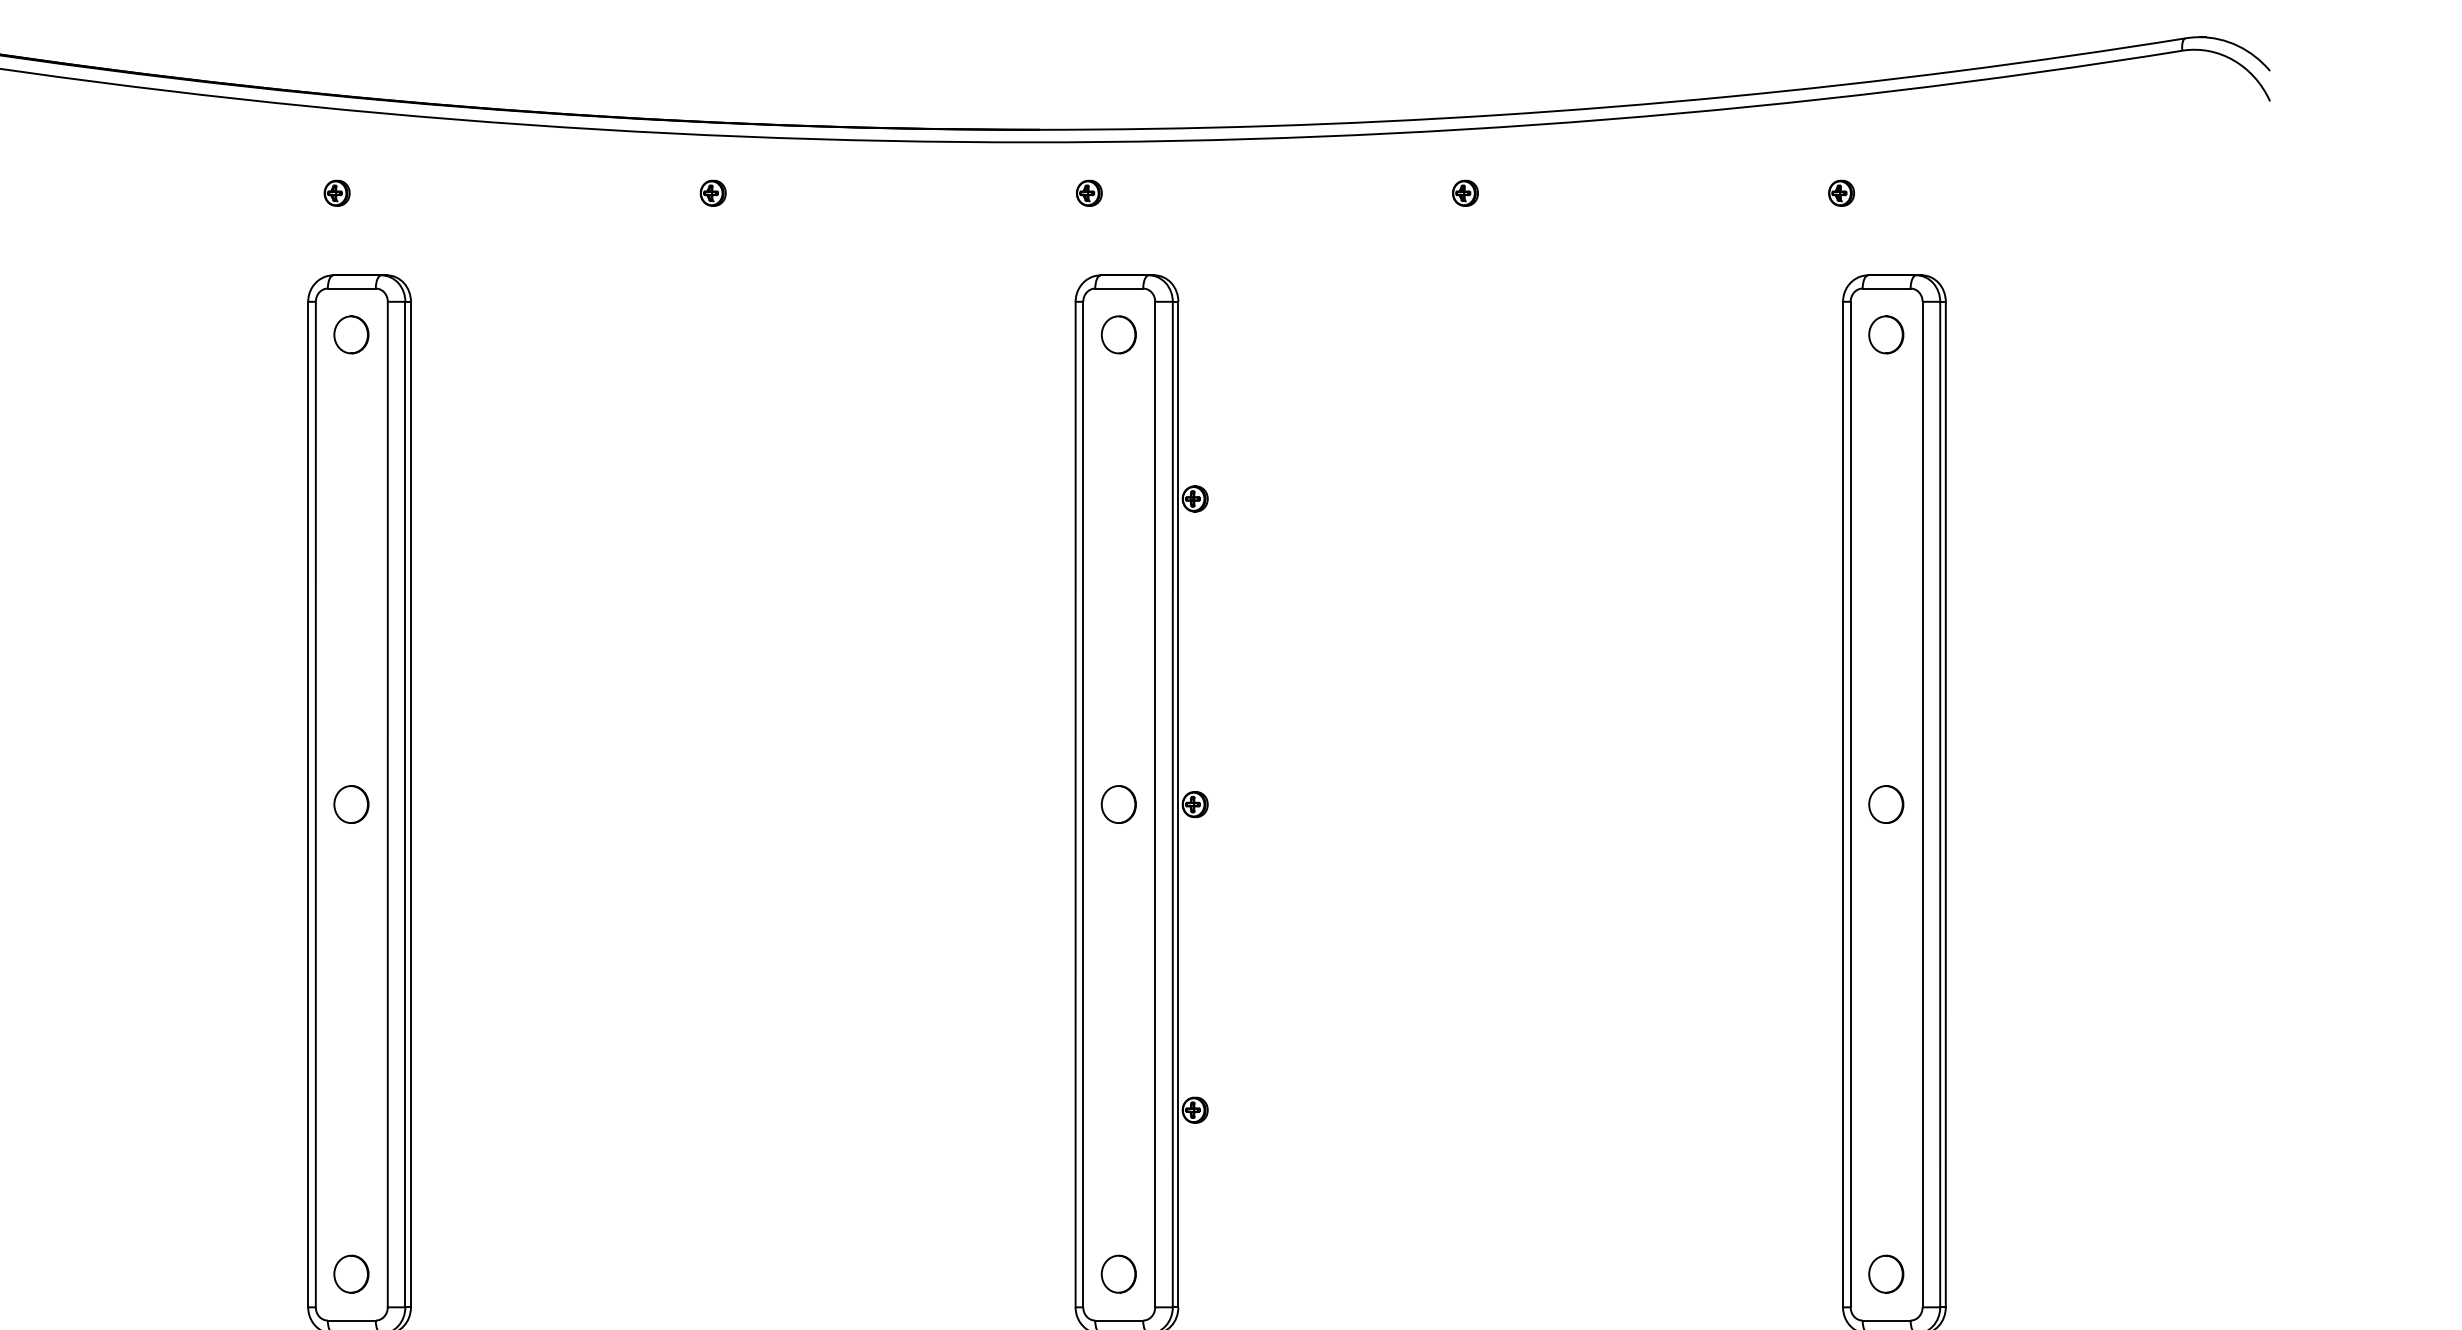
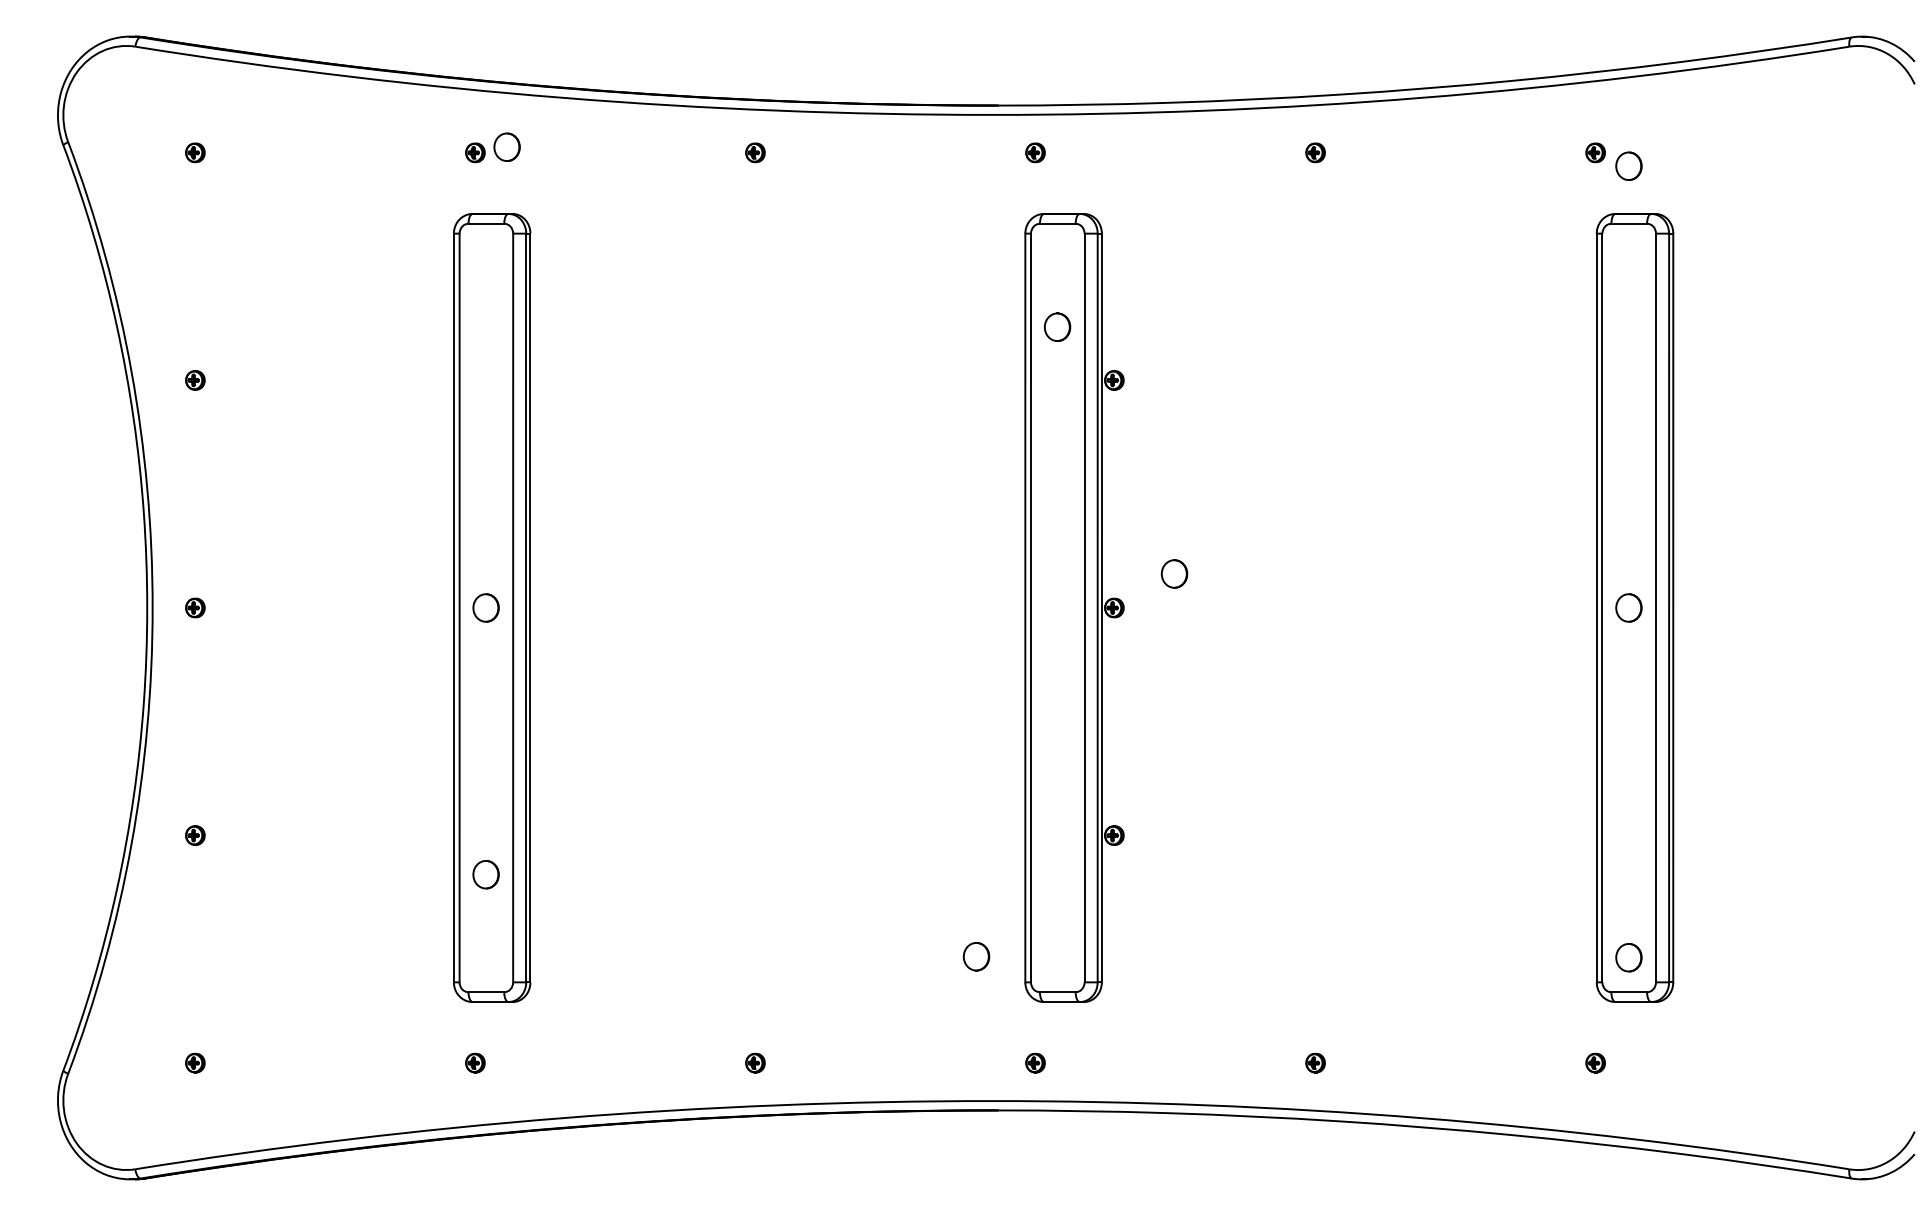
part: (350, 333) -> (506, 146), moved
part: (1118, 333) -> (1057, 326), moved
part: (1885, 333) -> (1628, 165), moved
part: (1118, 803) -> (1174, 573), moved
part: (350, 1273) -> (485, 874), moved
part: (1118, 1273) -> (976, 956), moved

